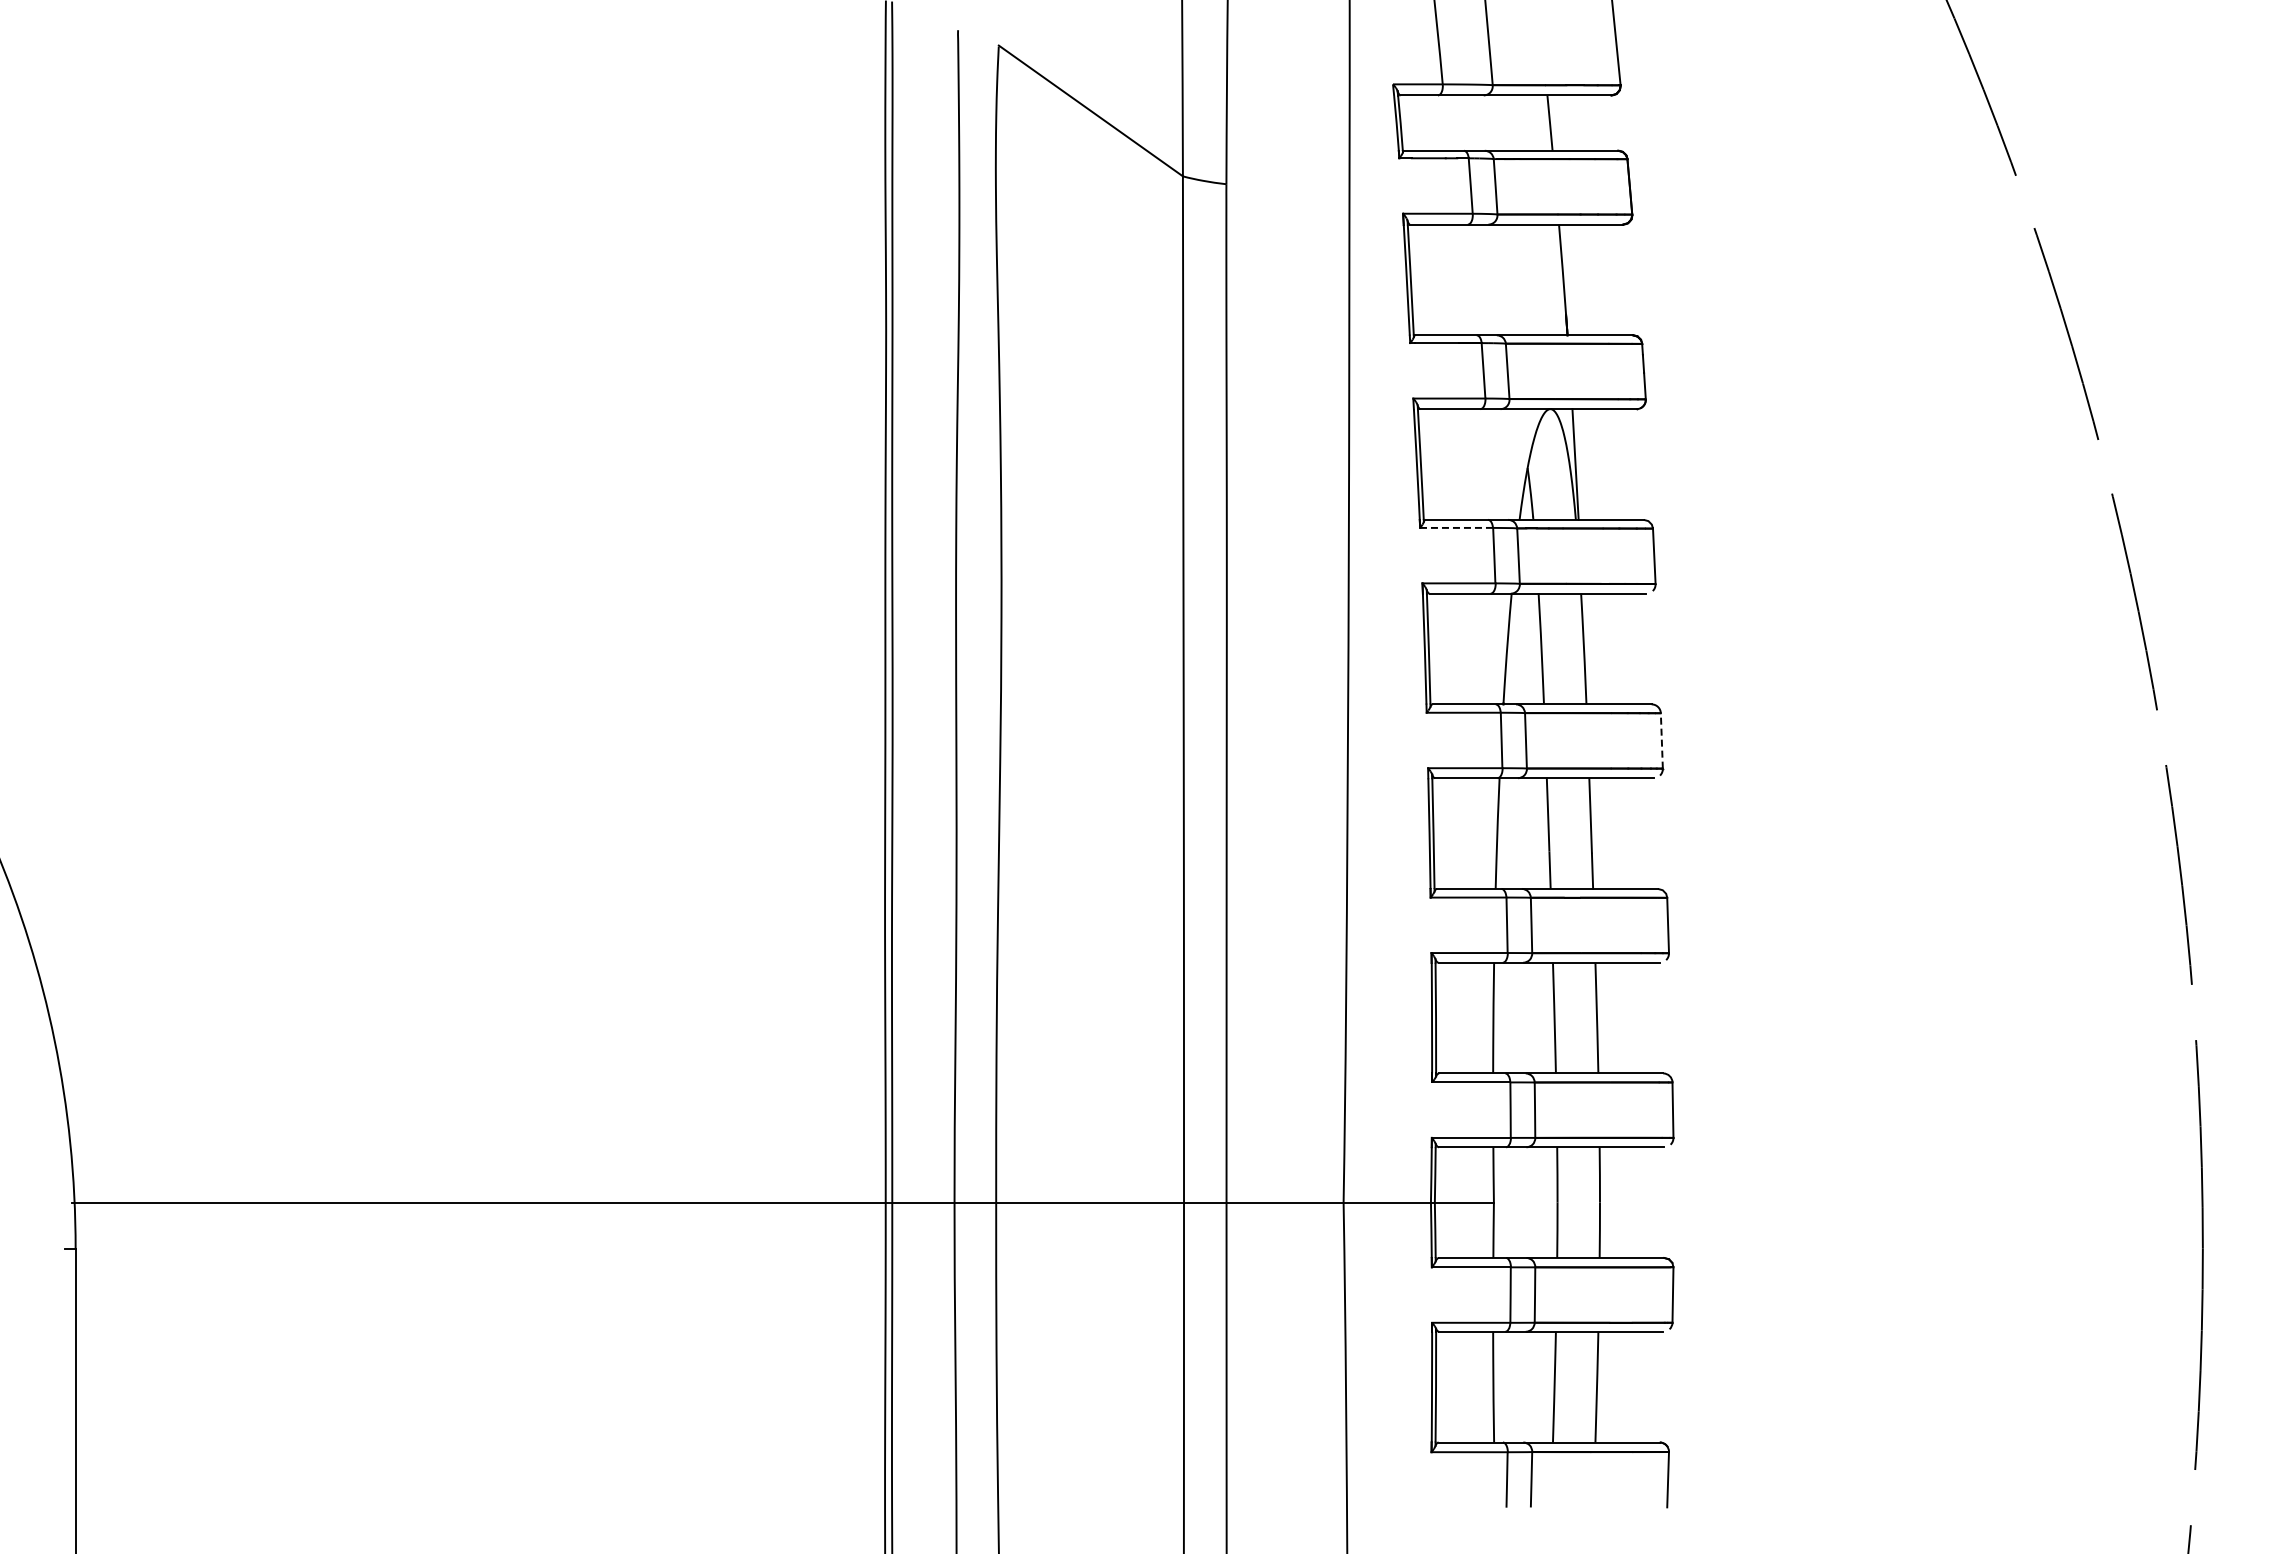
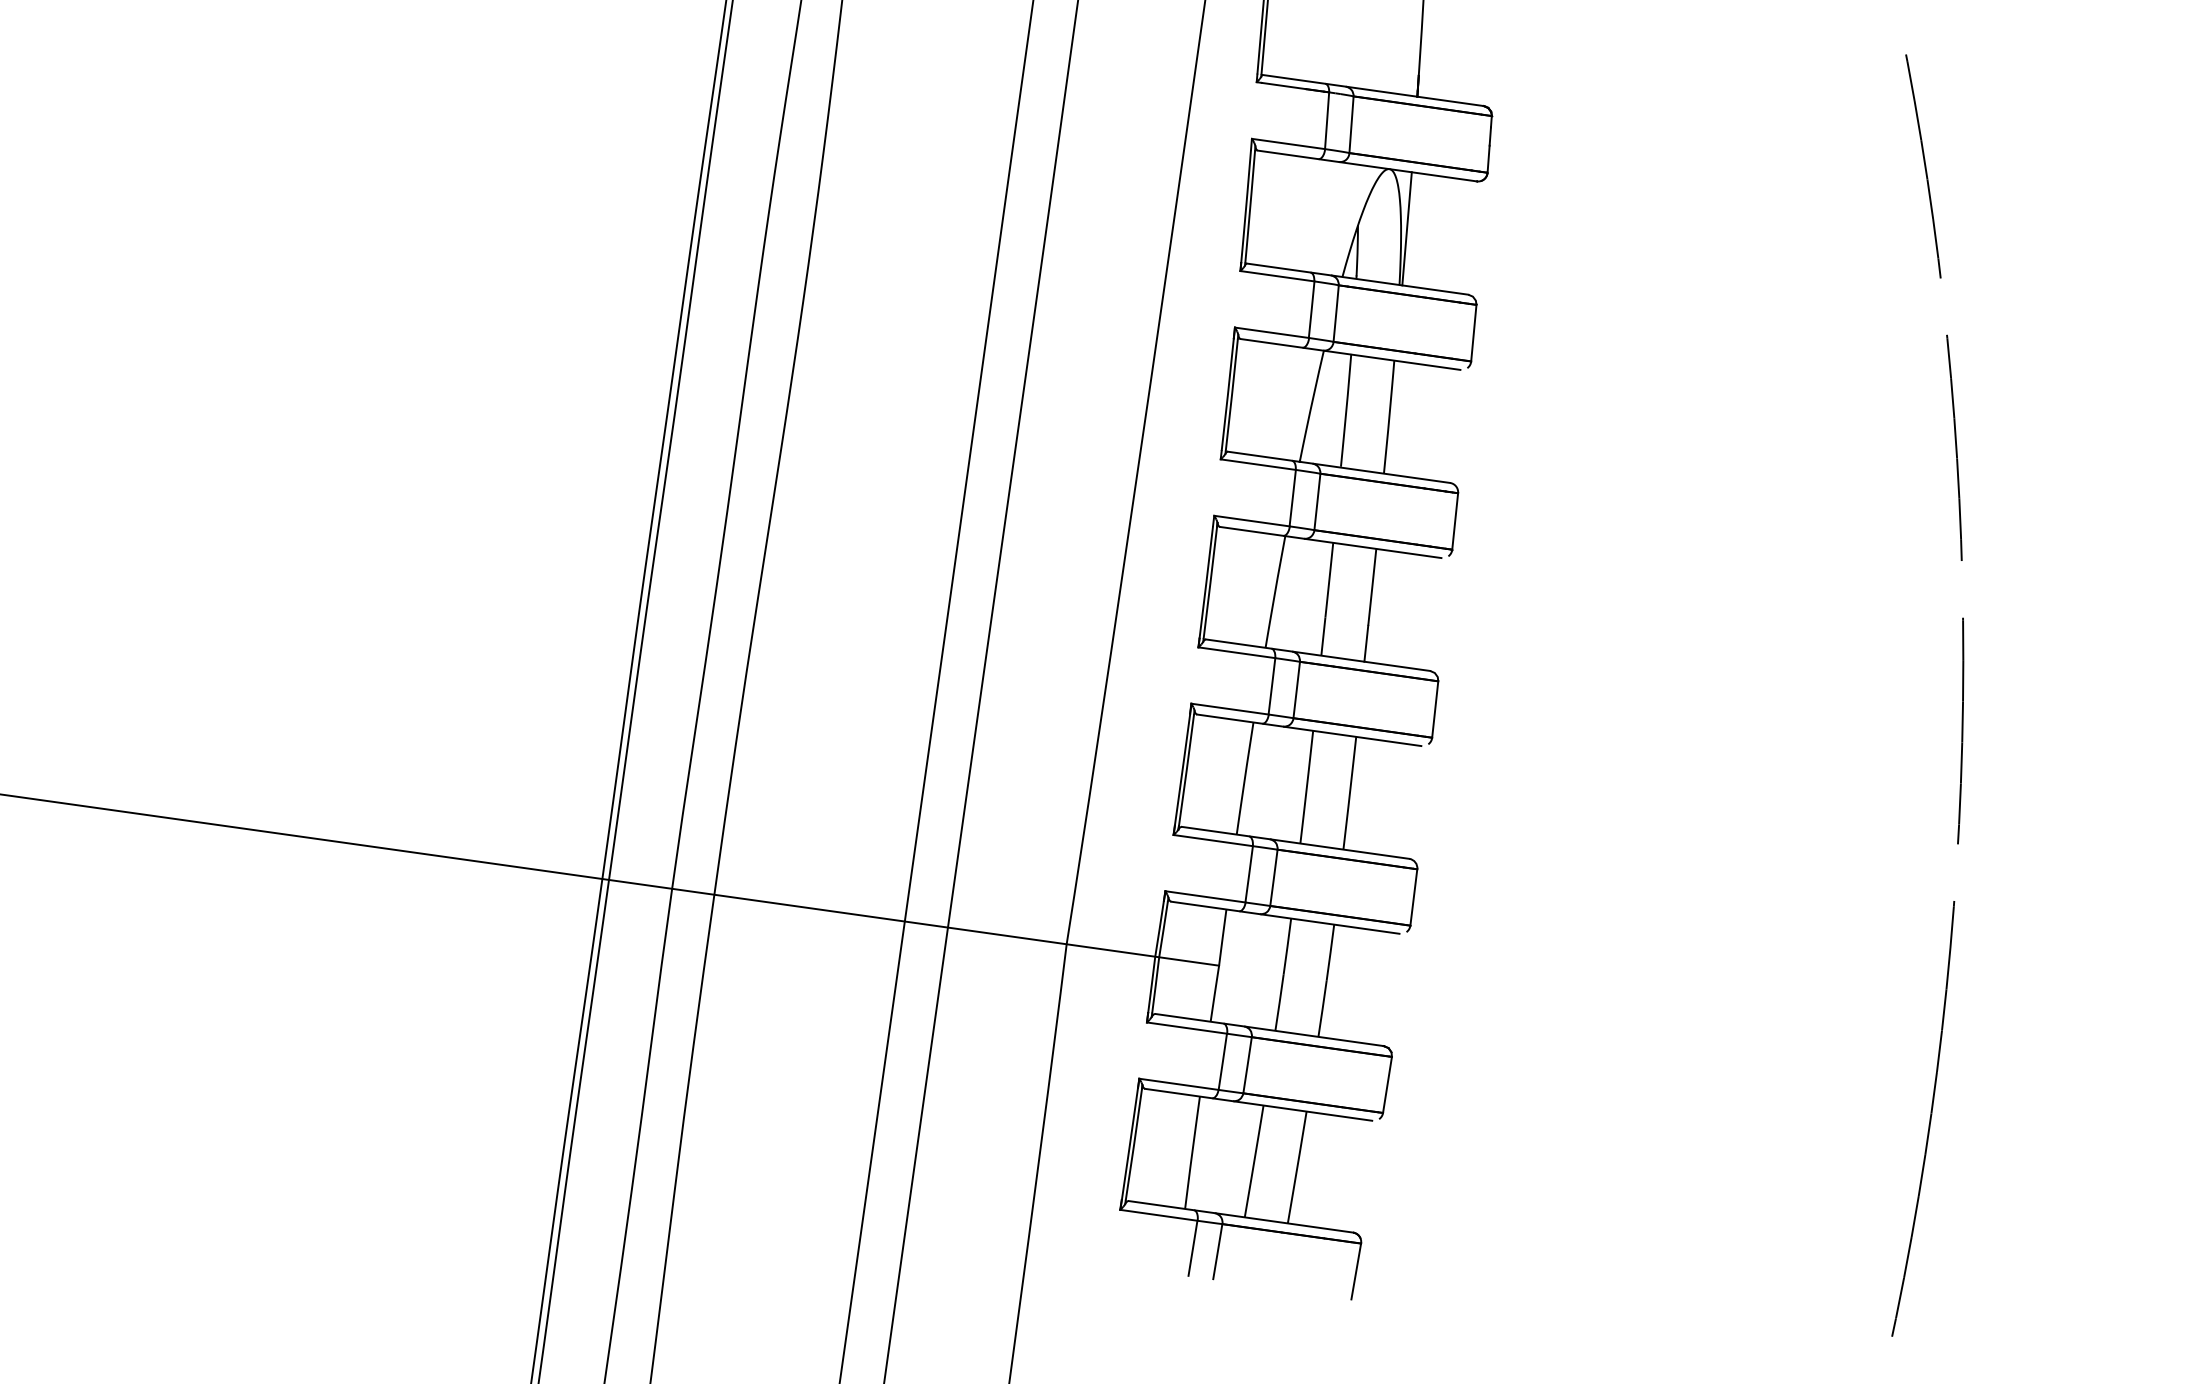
line: (1456, 527) -> (1277, 275), dashed -> solid
line: (1661, 740) -> (1454, 520), dashed -> solid

